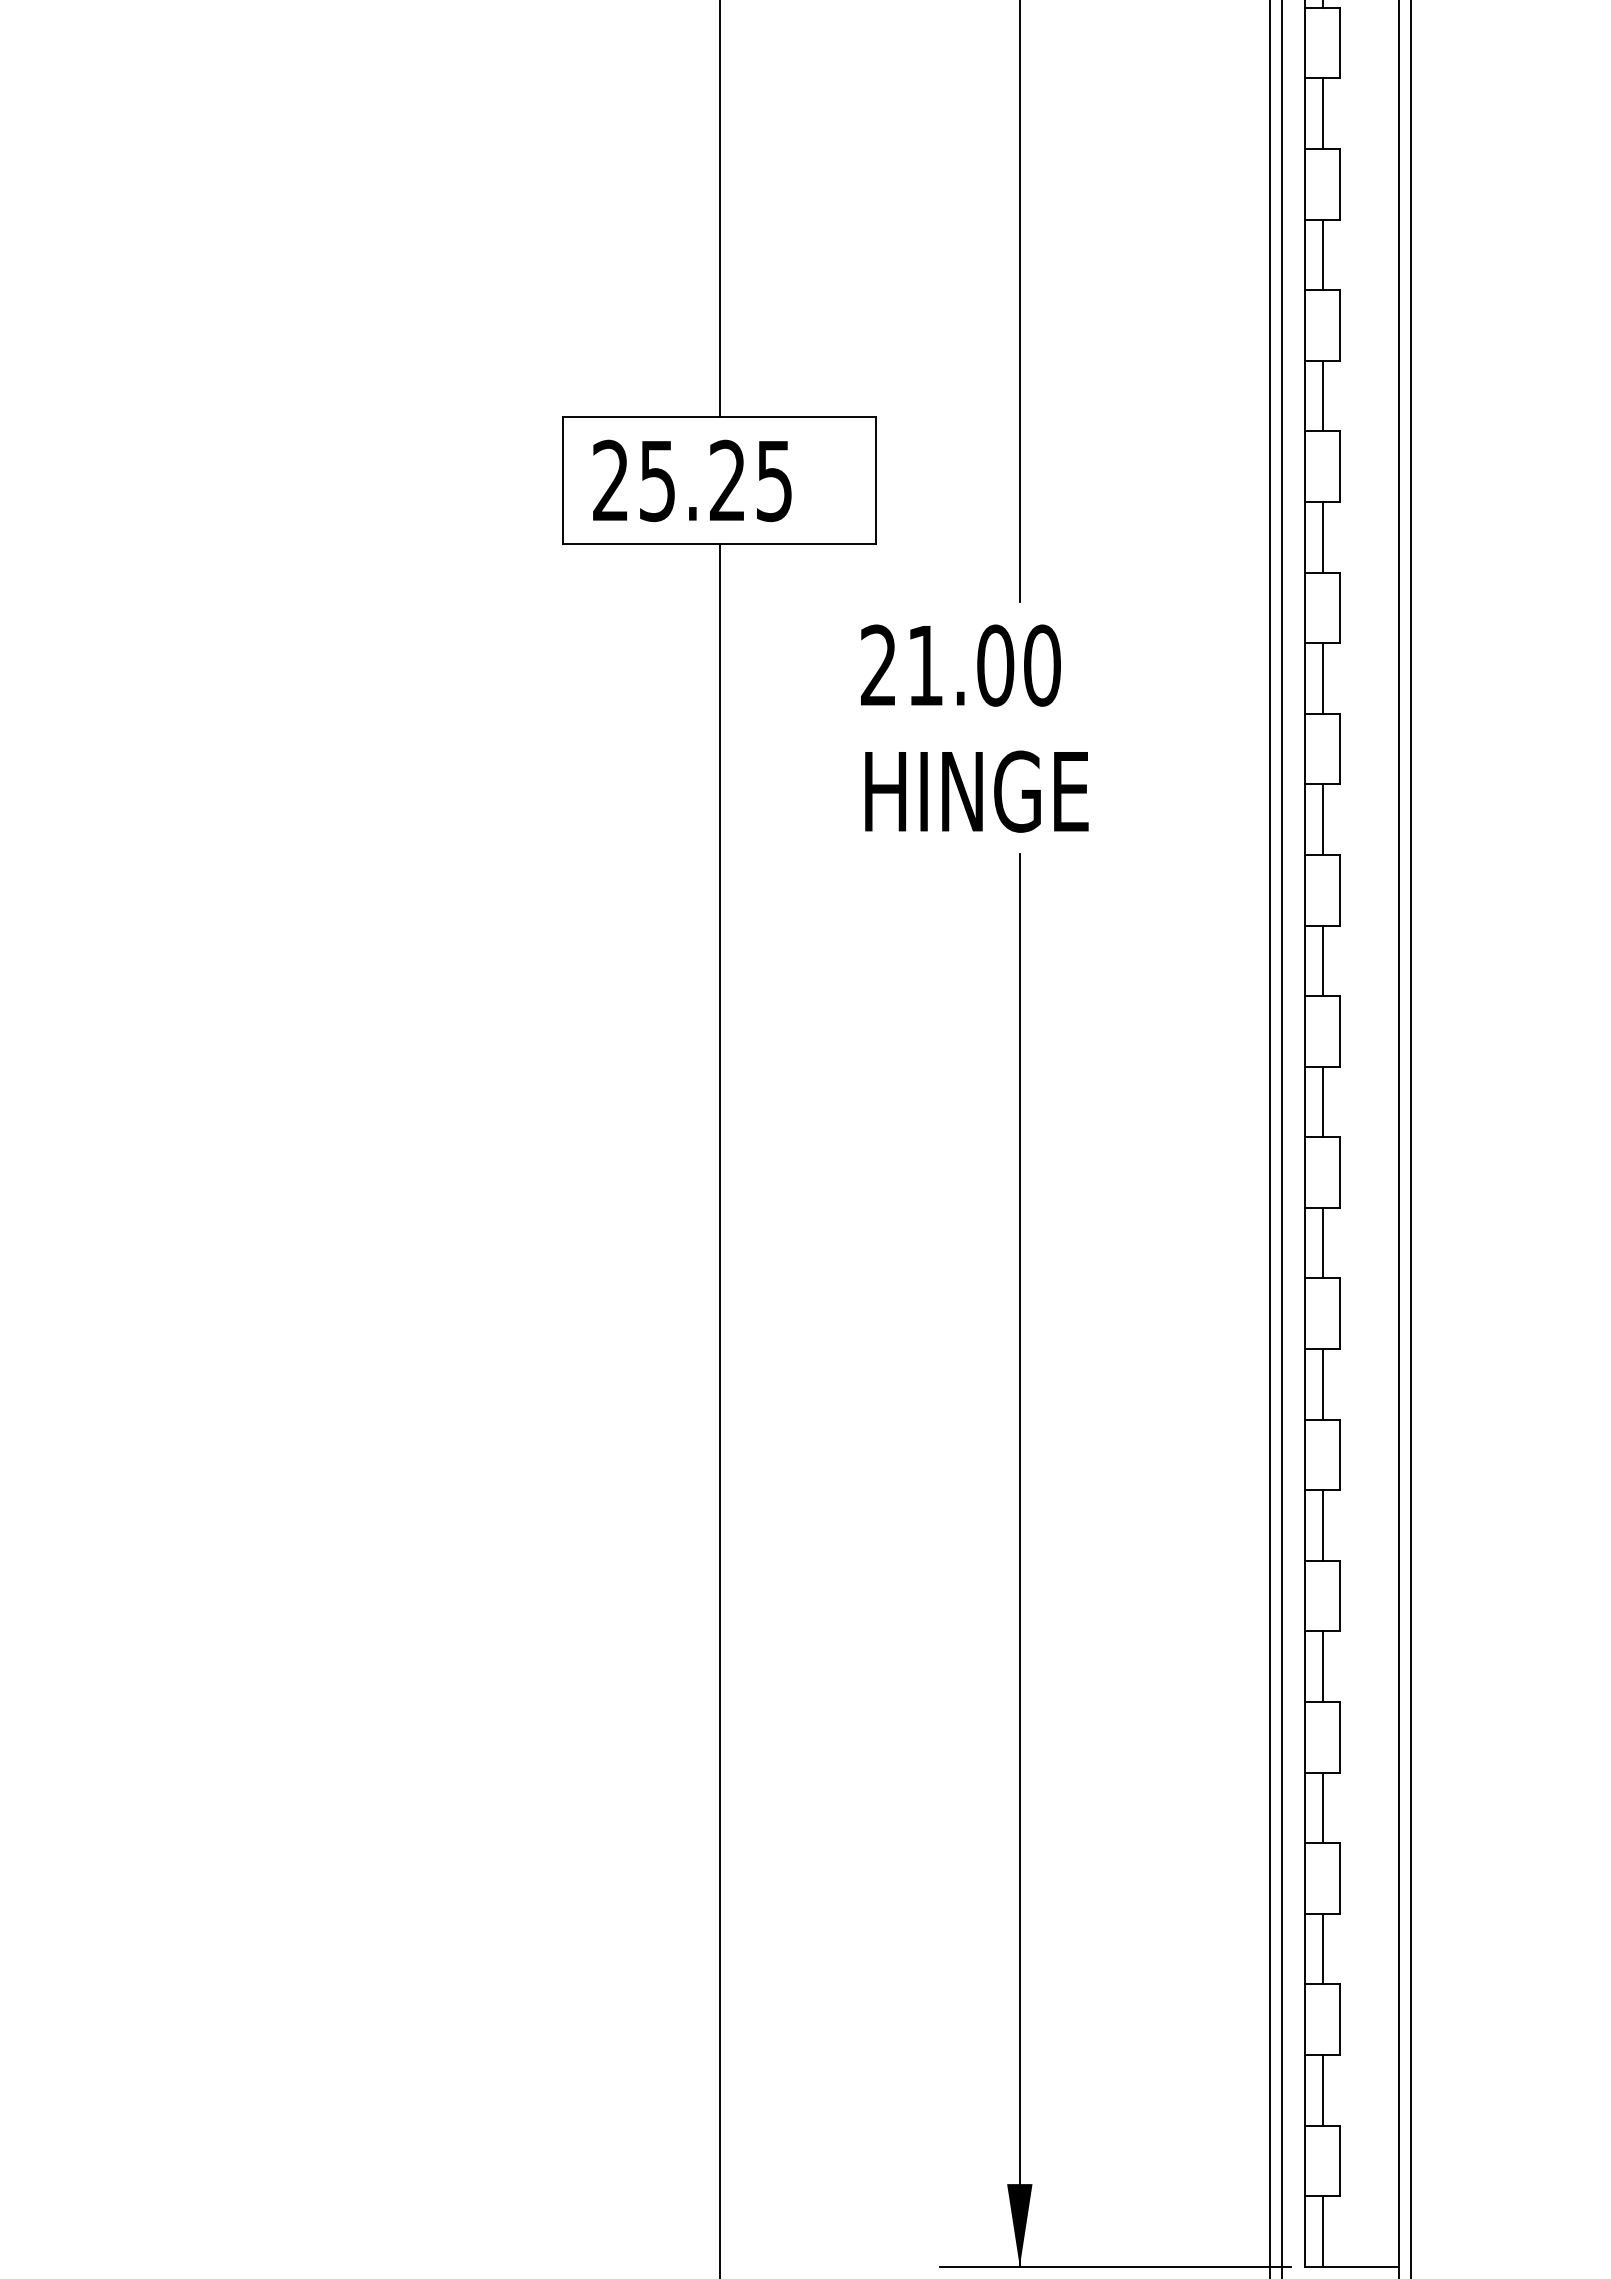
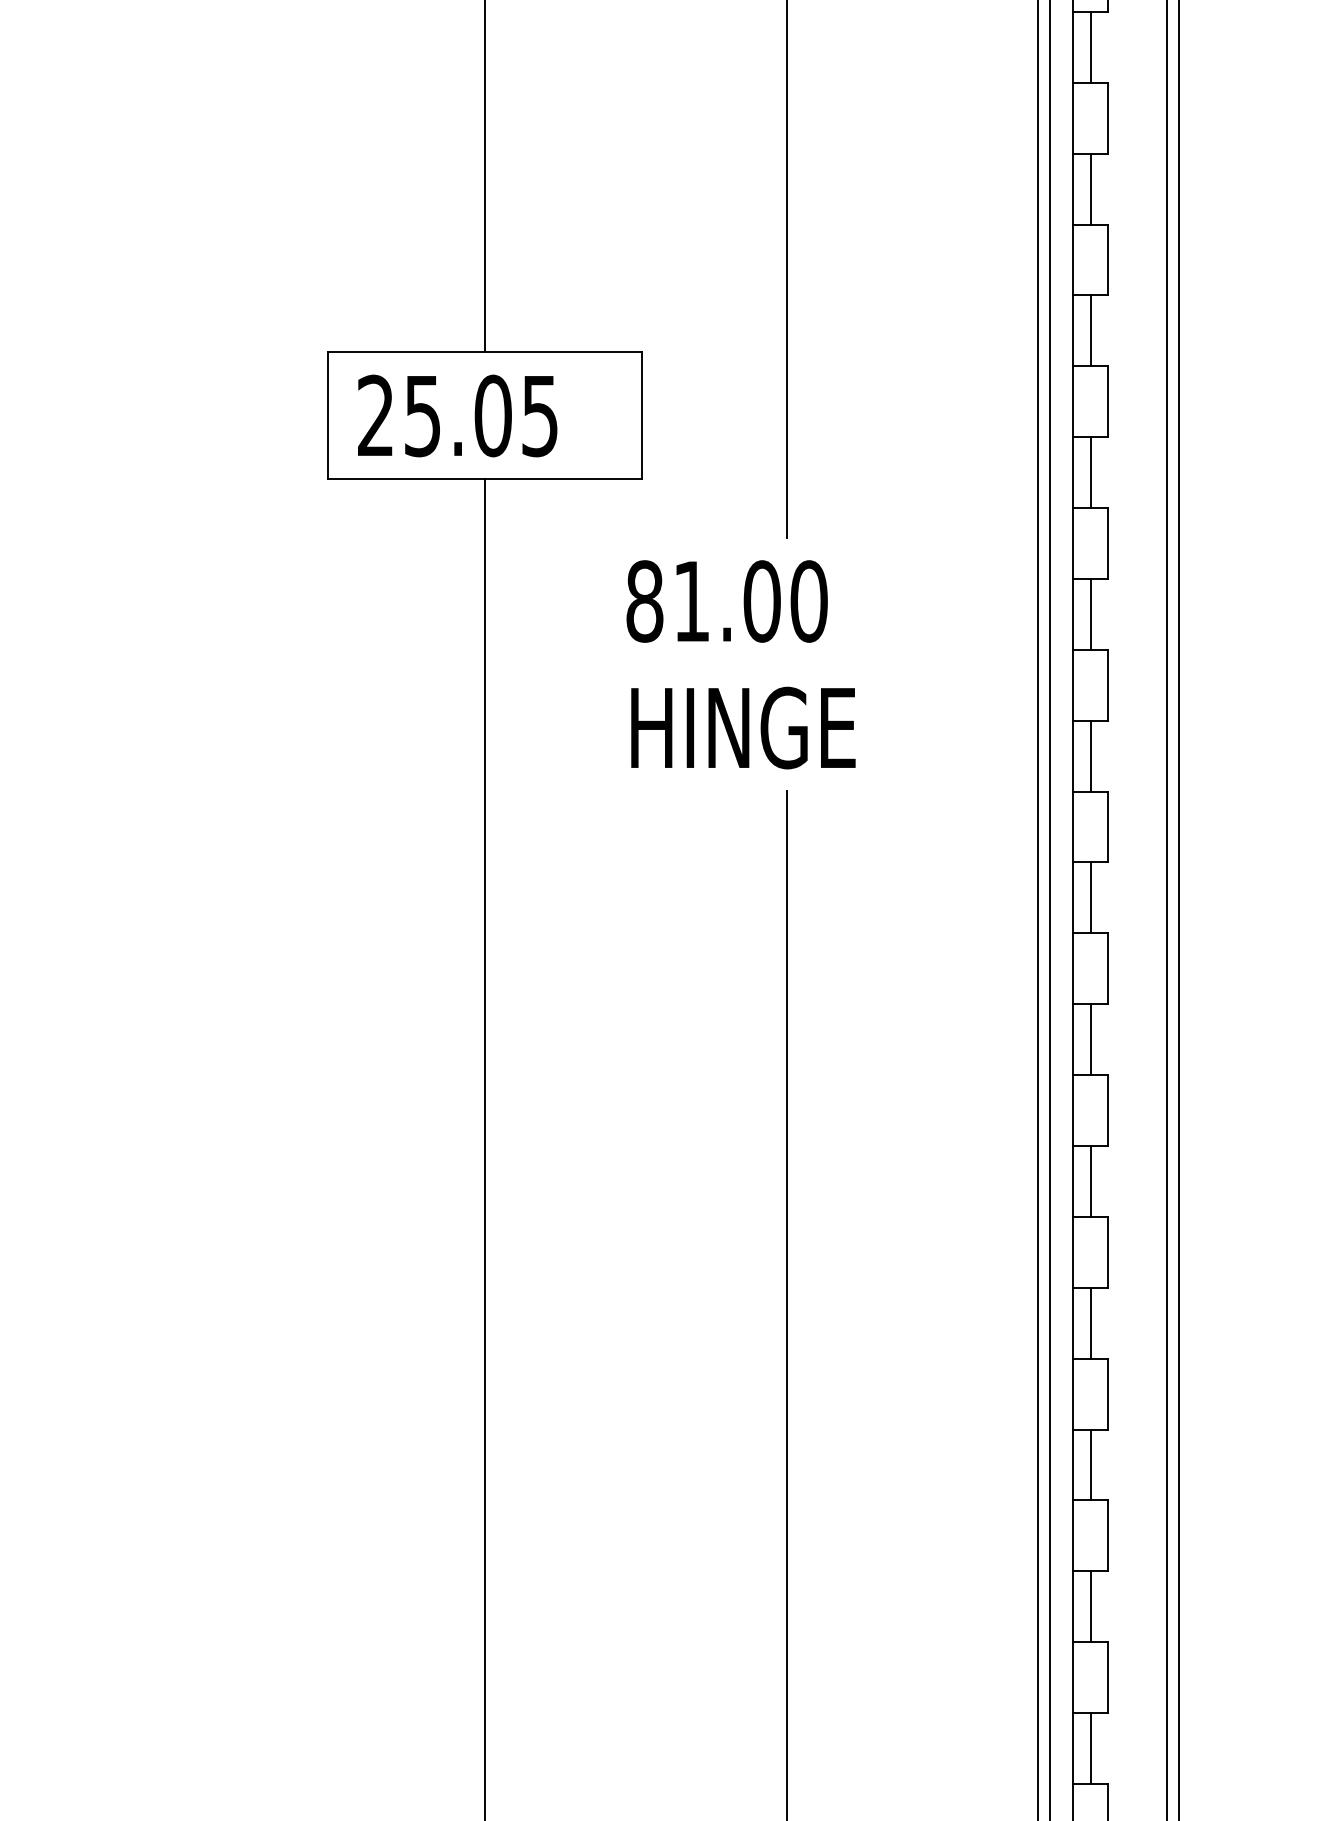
text: (727, 480) -> (492, 415), 25.25 -> 25.05
text: (878, 665) -> (644, 601), 21.00 -> 81.00

